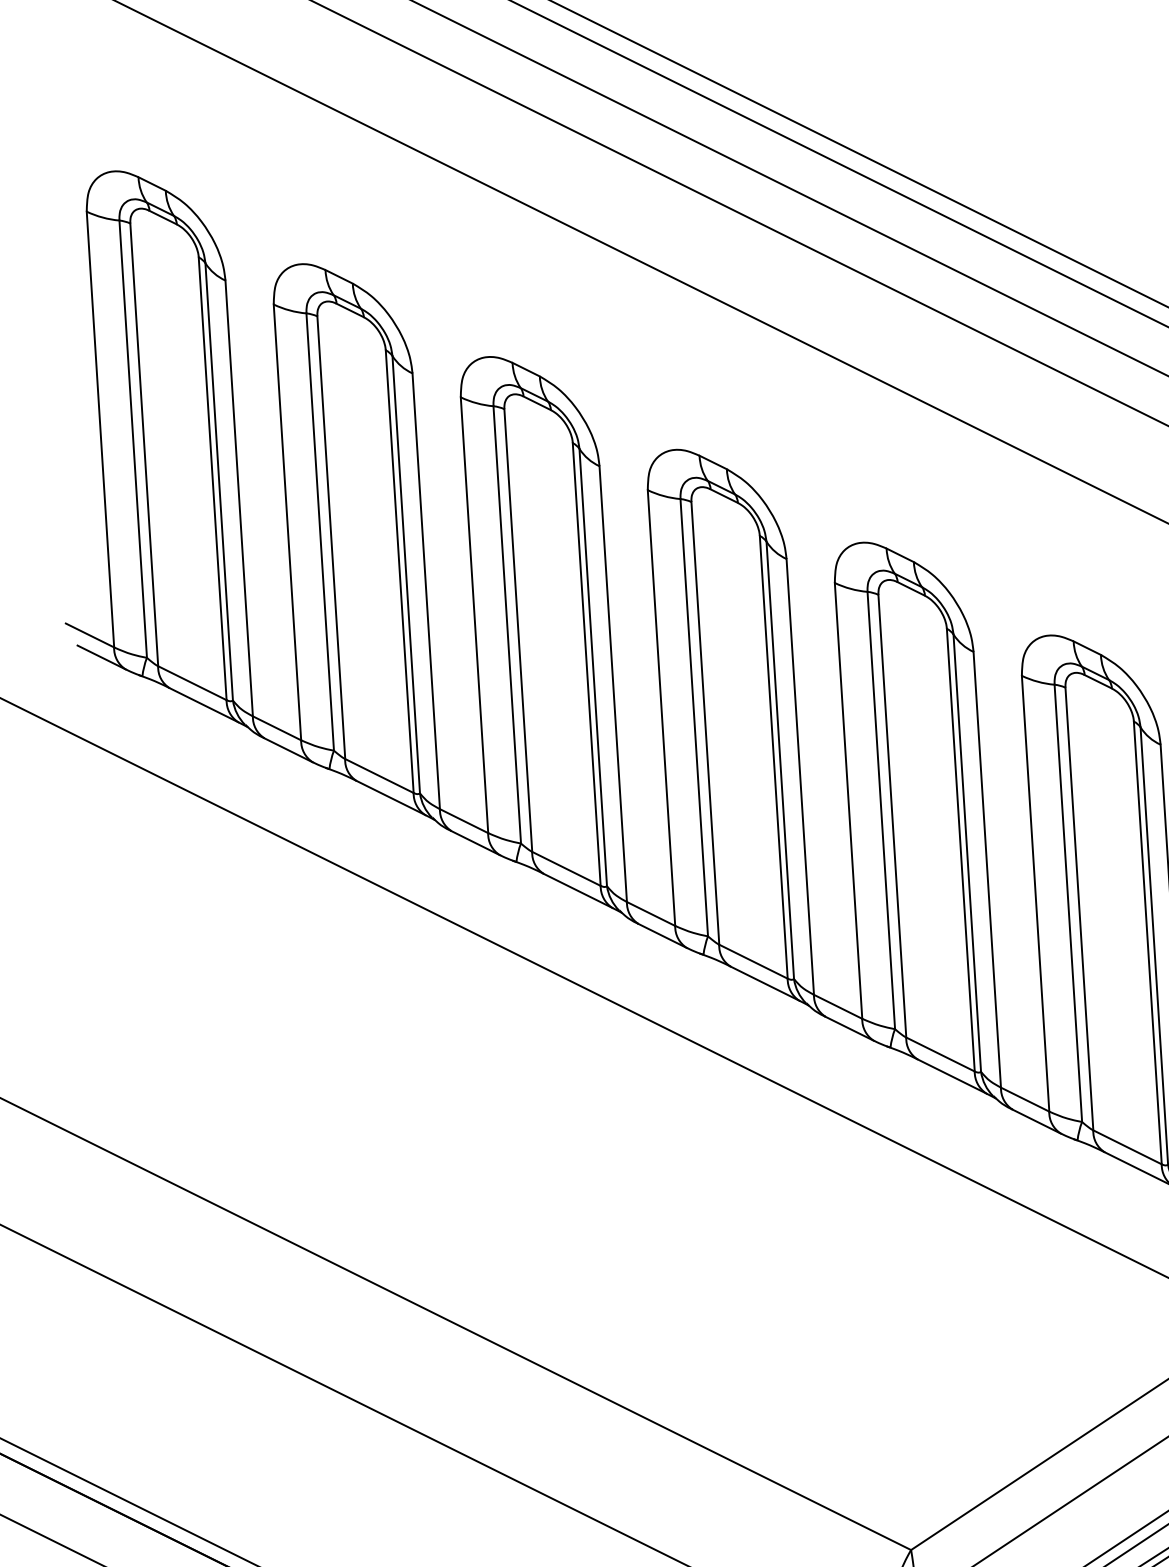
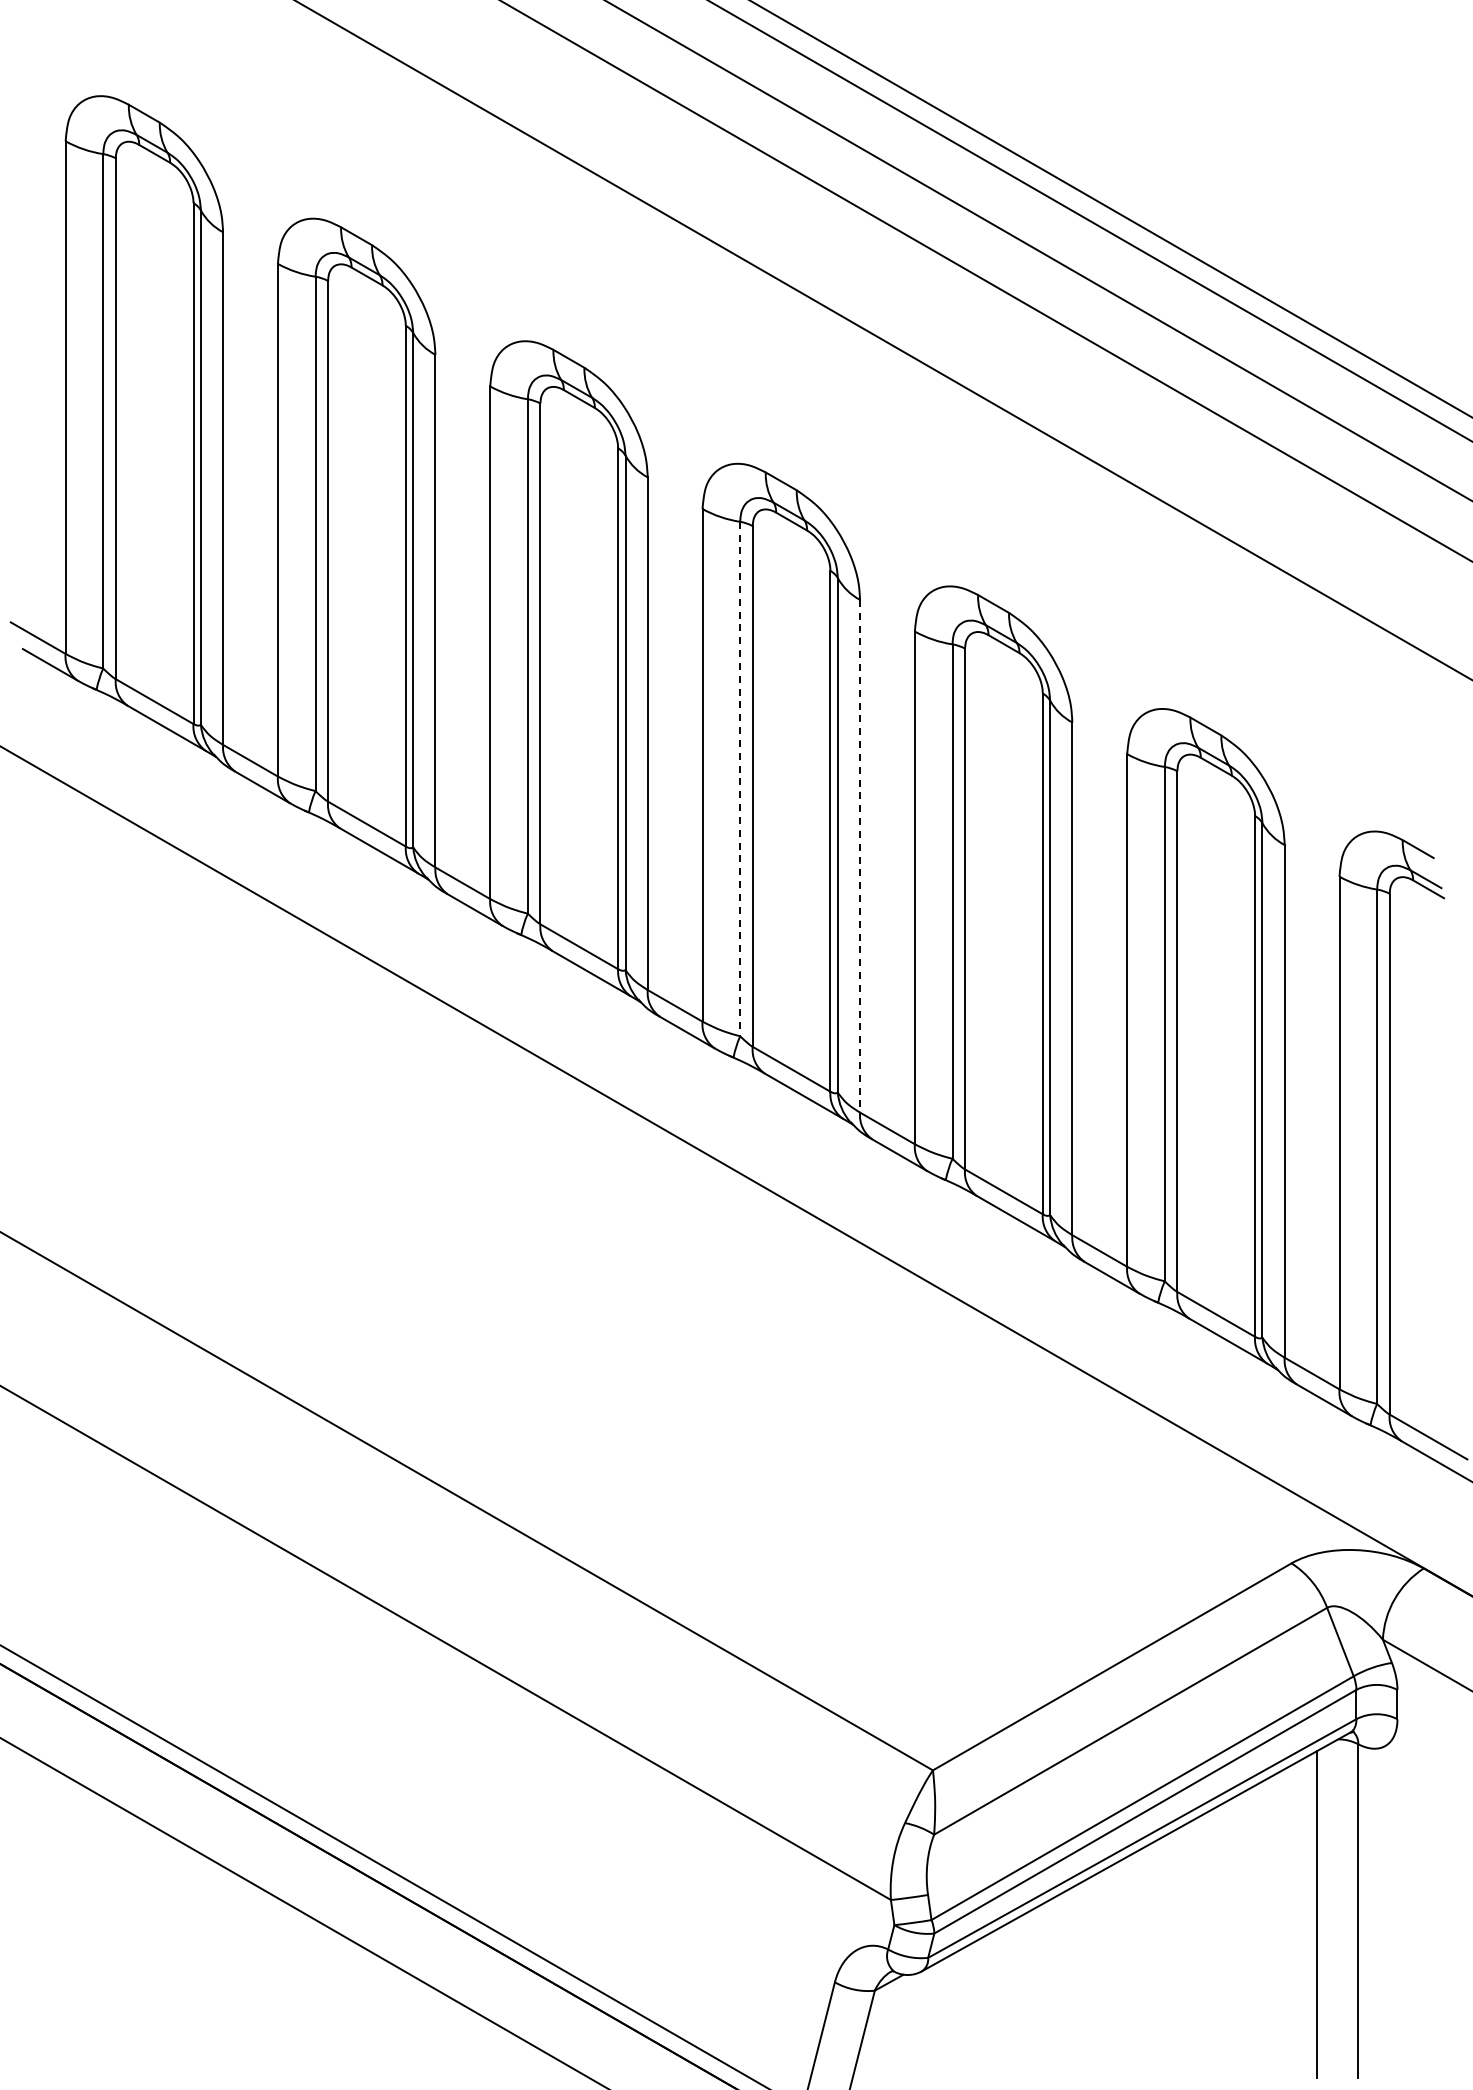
line: (694, 718) -> (740, 779), solid -> dashed
line: (800, 777) -> (860, 856), solid -> dashed

